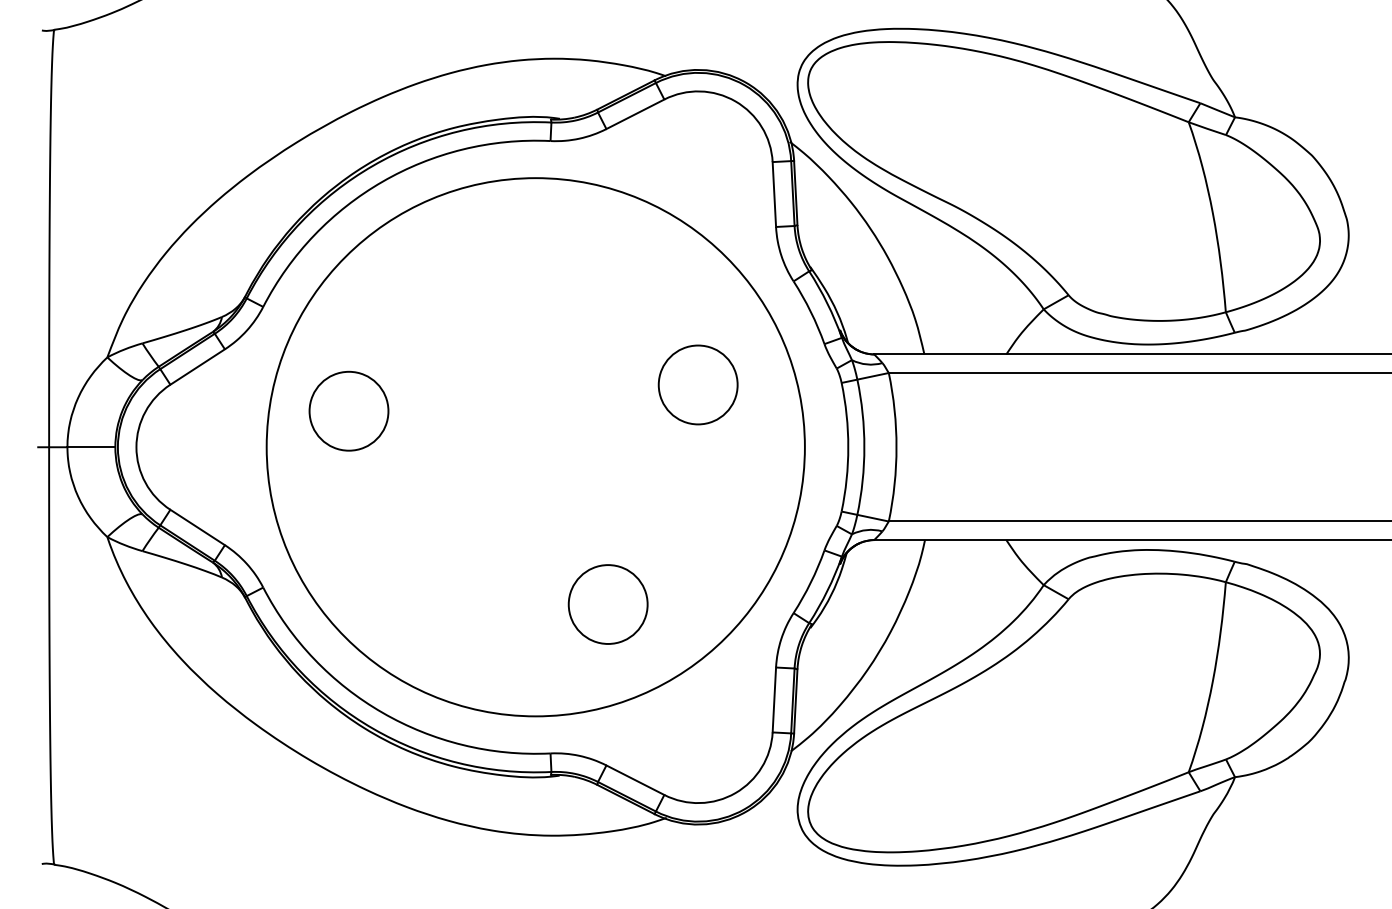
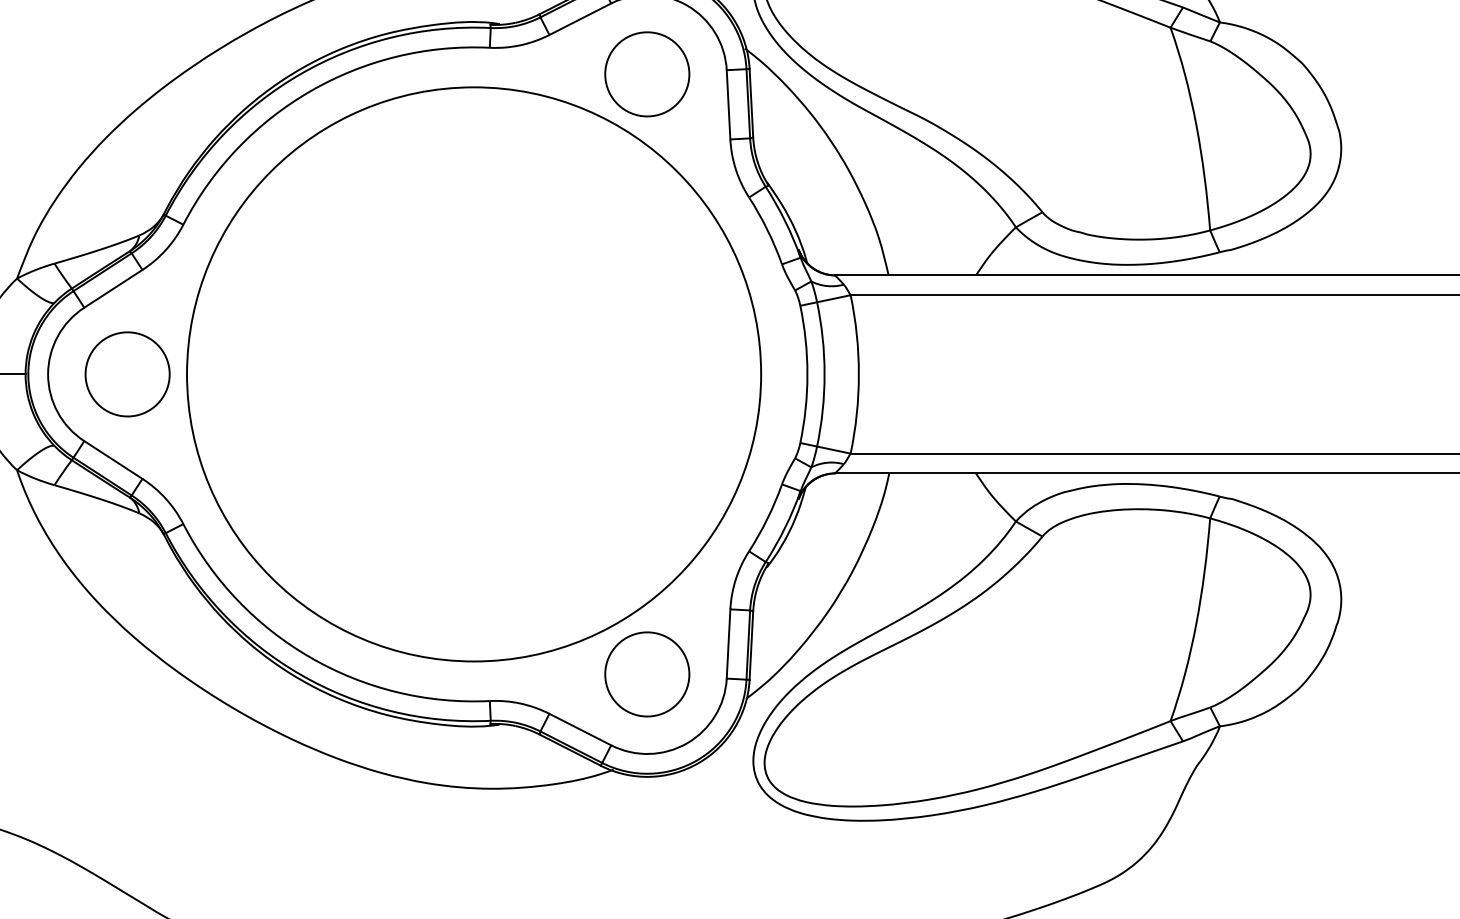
circle: (697, 384) -> (646, 73), moved
circle: (348, 410) -> (127, 373), moved
circle: (607, 604) -> (646, 674), moved

